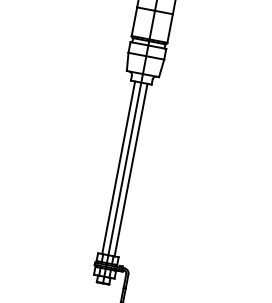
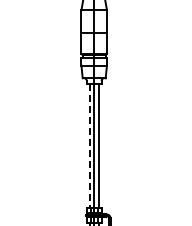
line: (118, 168) -> (89, 146), solid -> dashed

